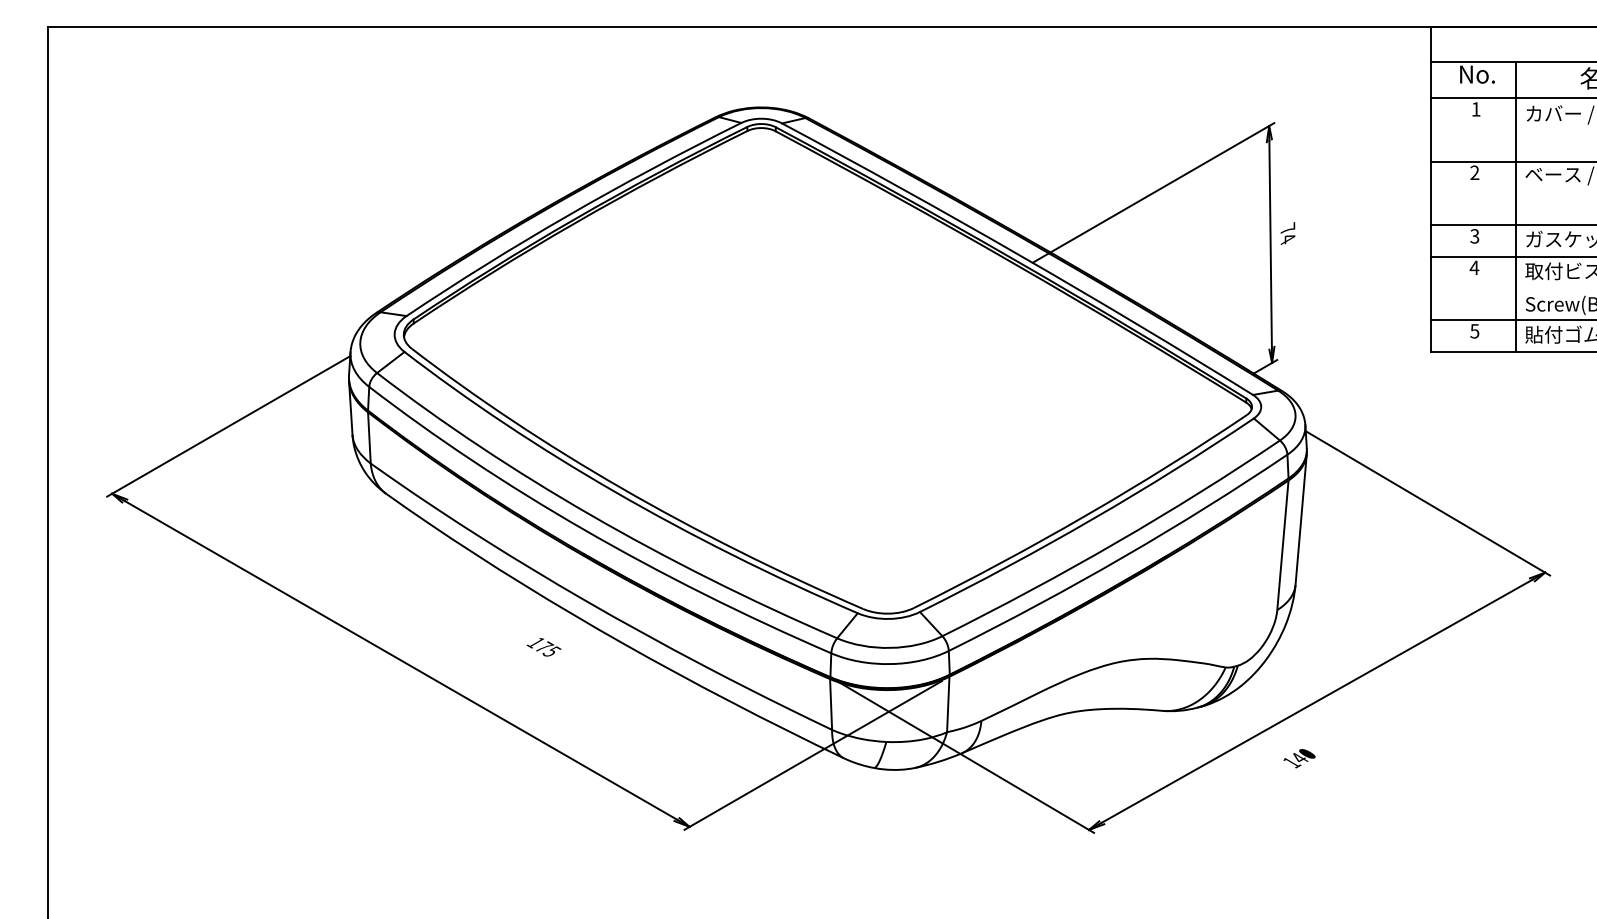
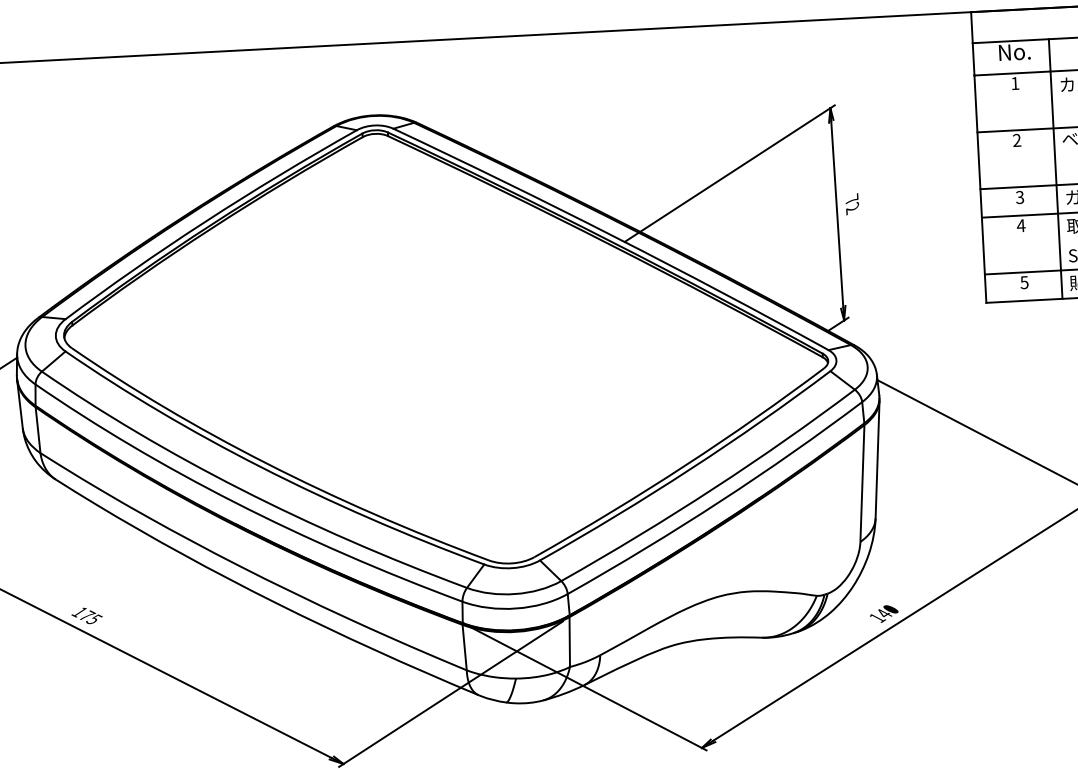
text: (1287, 238) -> (852, 208), 74 -> 72
text: (543, 647) -> (86, 616), moved
text: (1299, 758) -> (884, 613), moved

